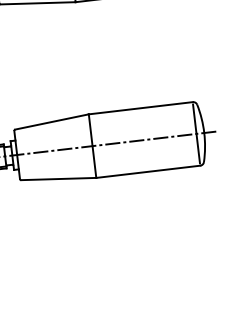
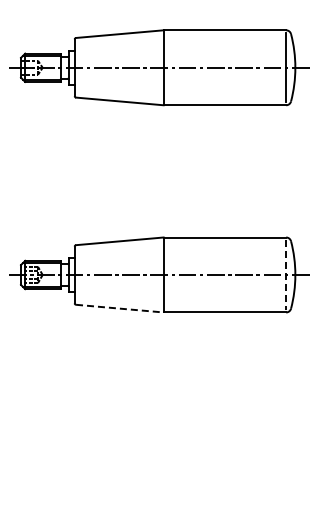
line: (196, 133) -> (286, 274), solid -> dashed
line: (58, 178) -> (119, 308), solid -> dashed

